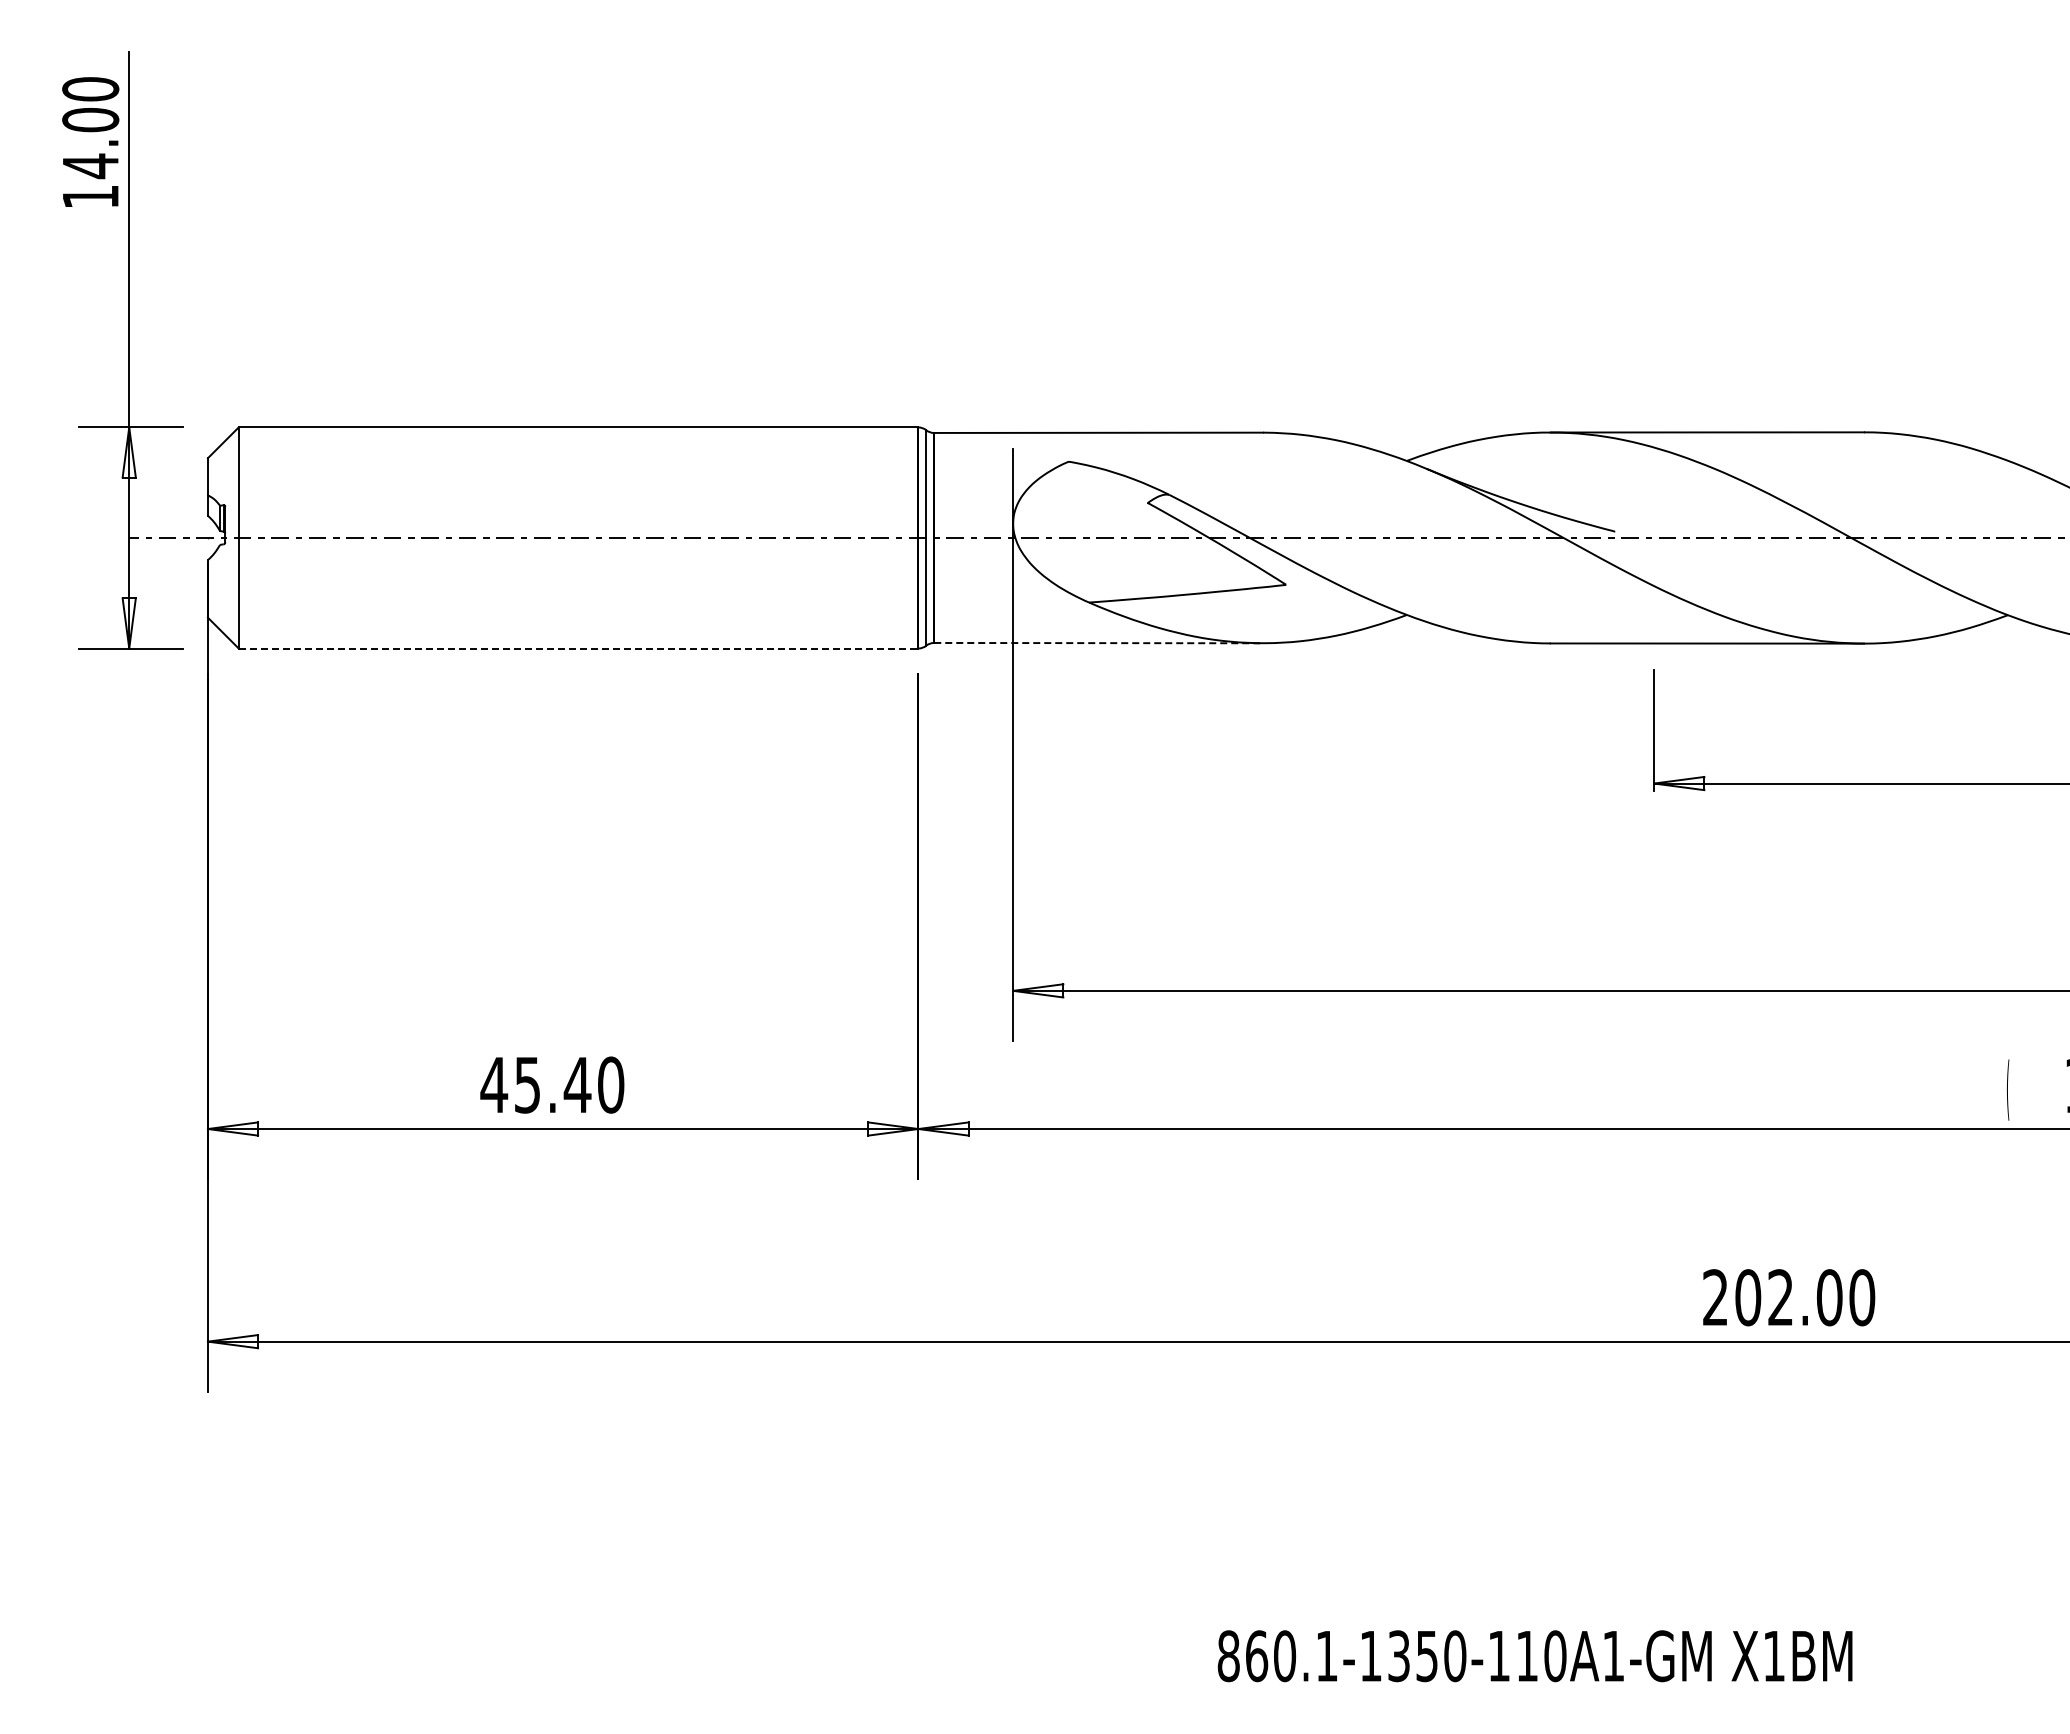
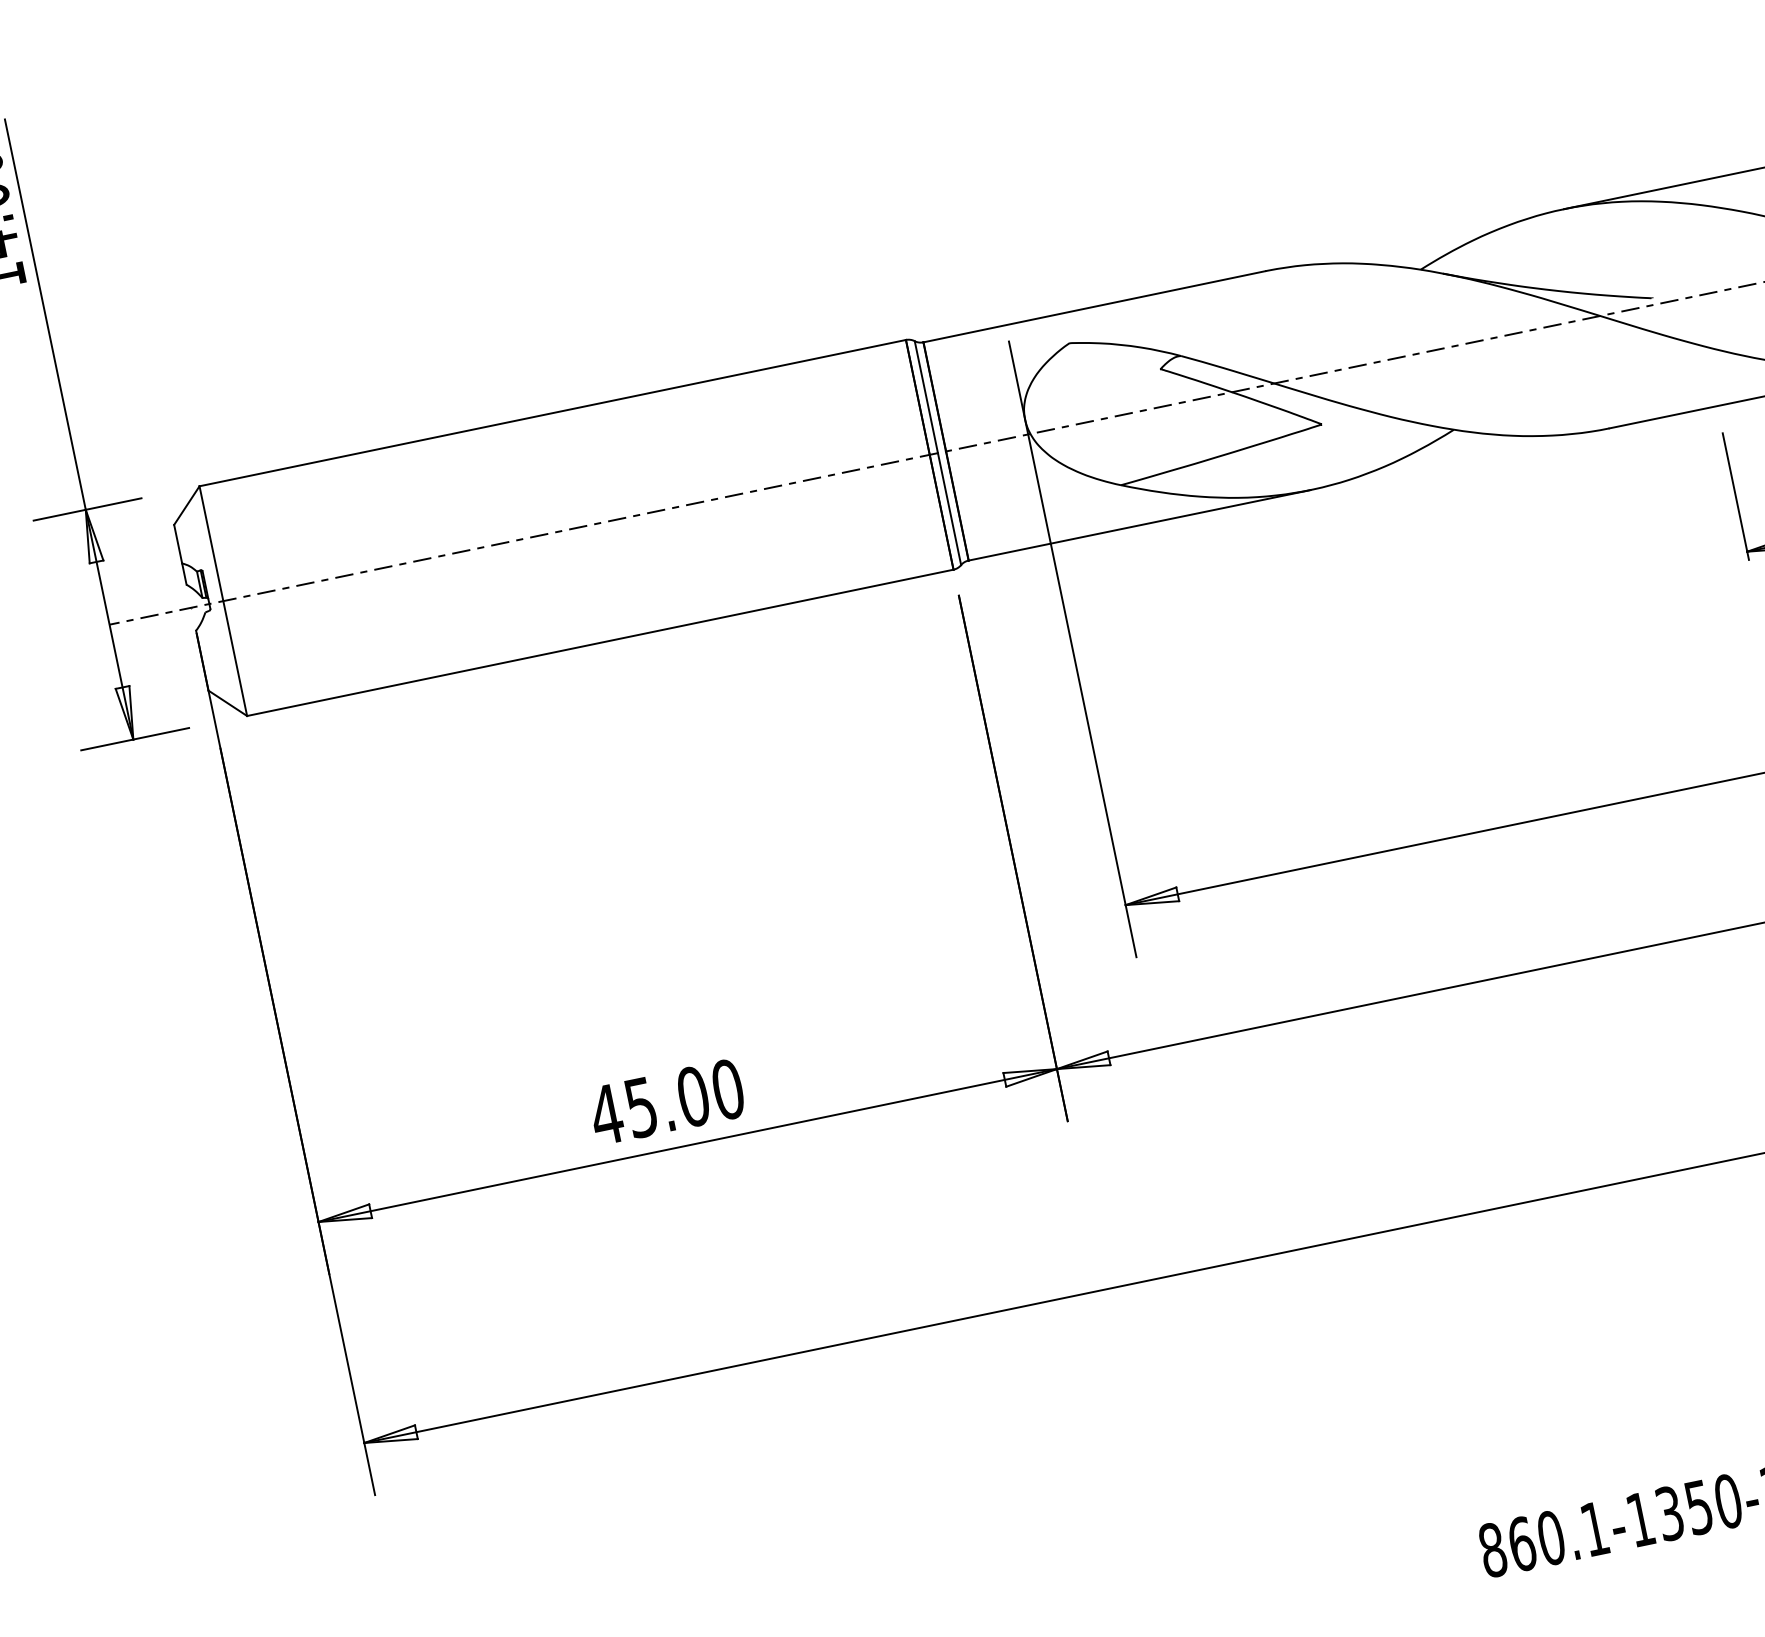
line: (1099, 643) -> (1140, 525), dashed -> solid
line: (578, 648) -> (600, 642), dashed -> solid
text: (577, 1084) -> (693, 1096), 45.40 -> 45.00

